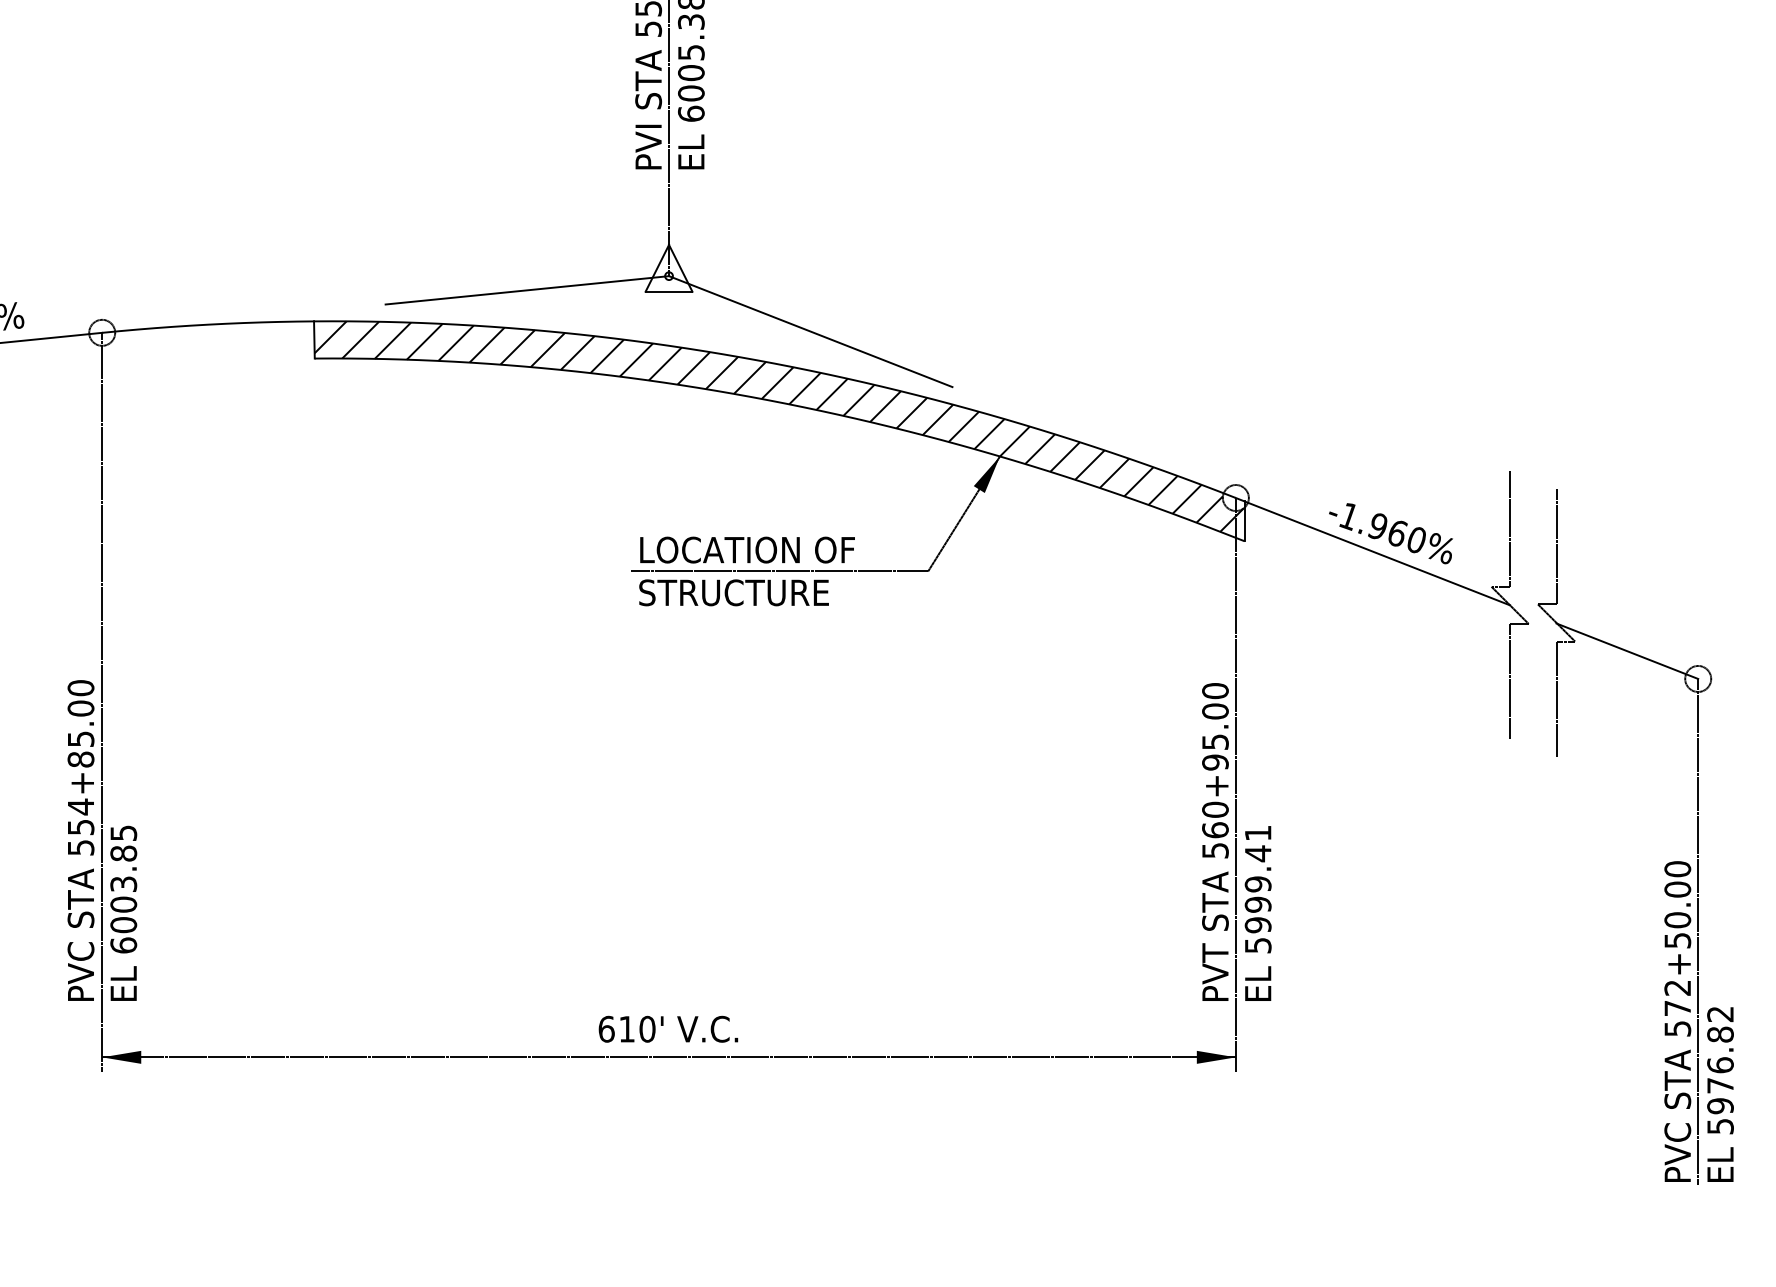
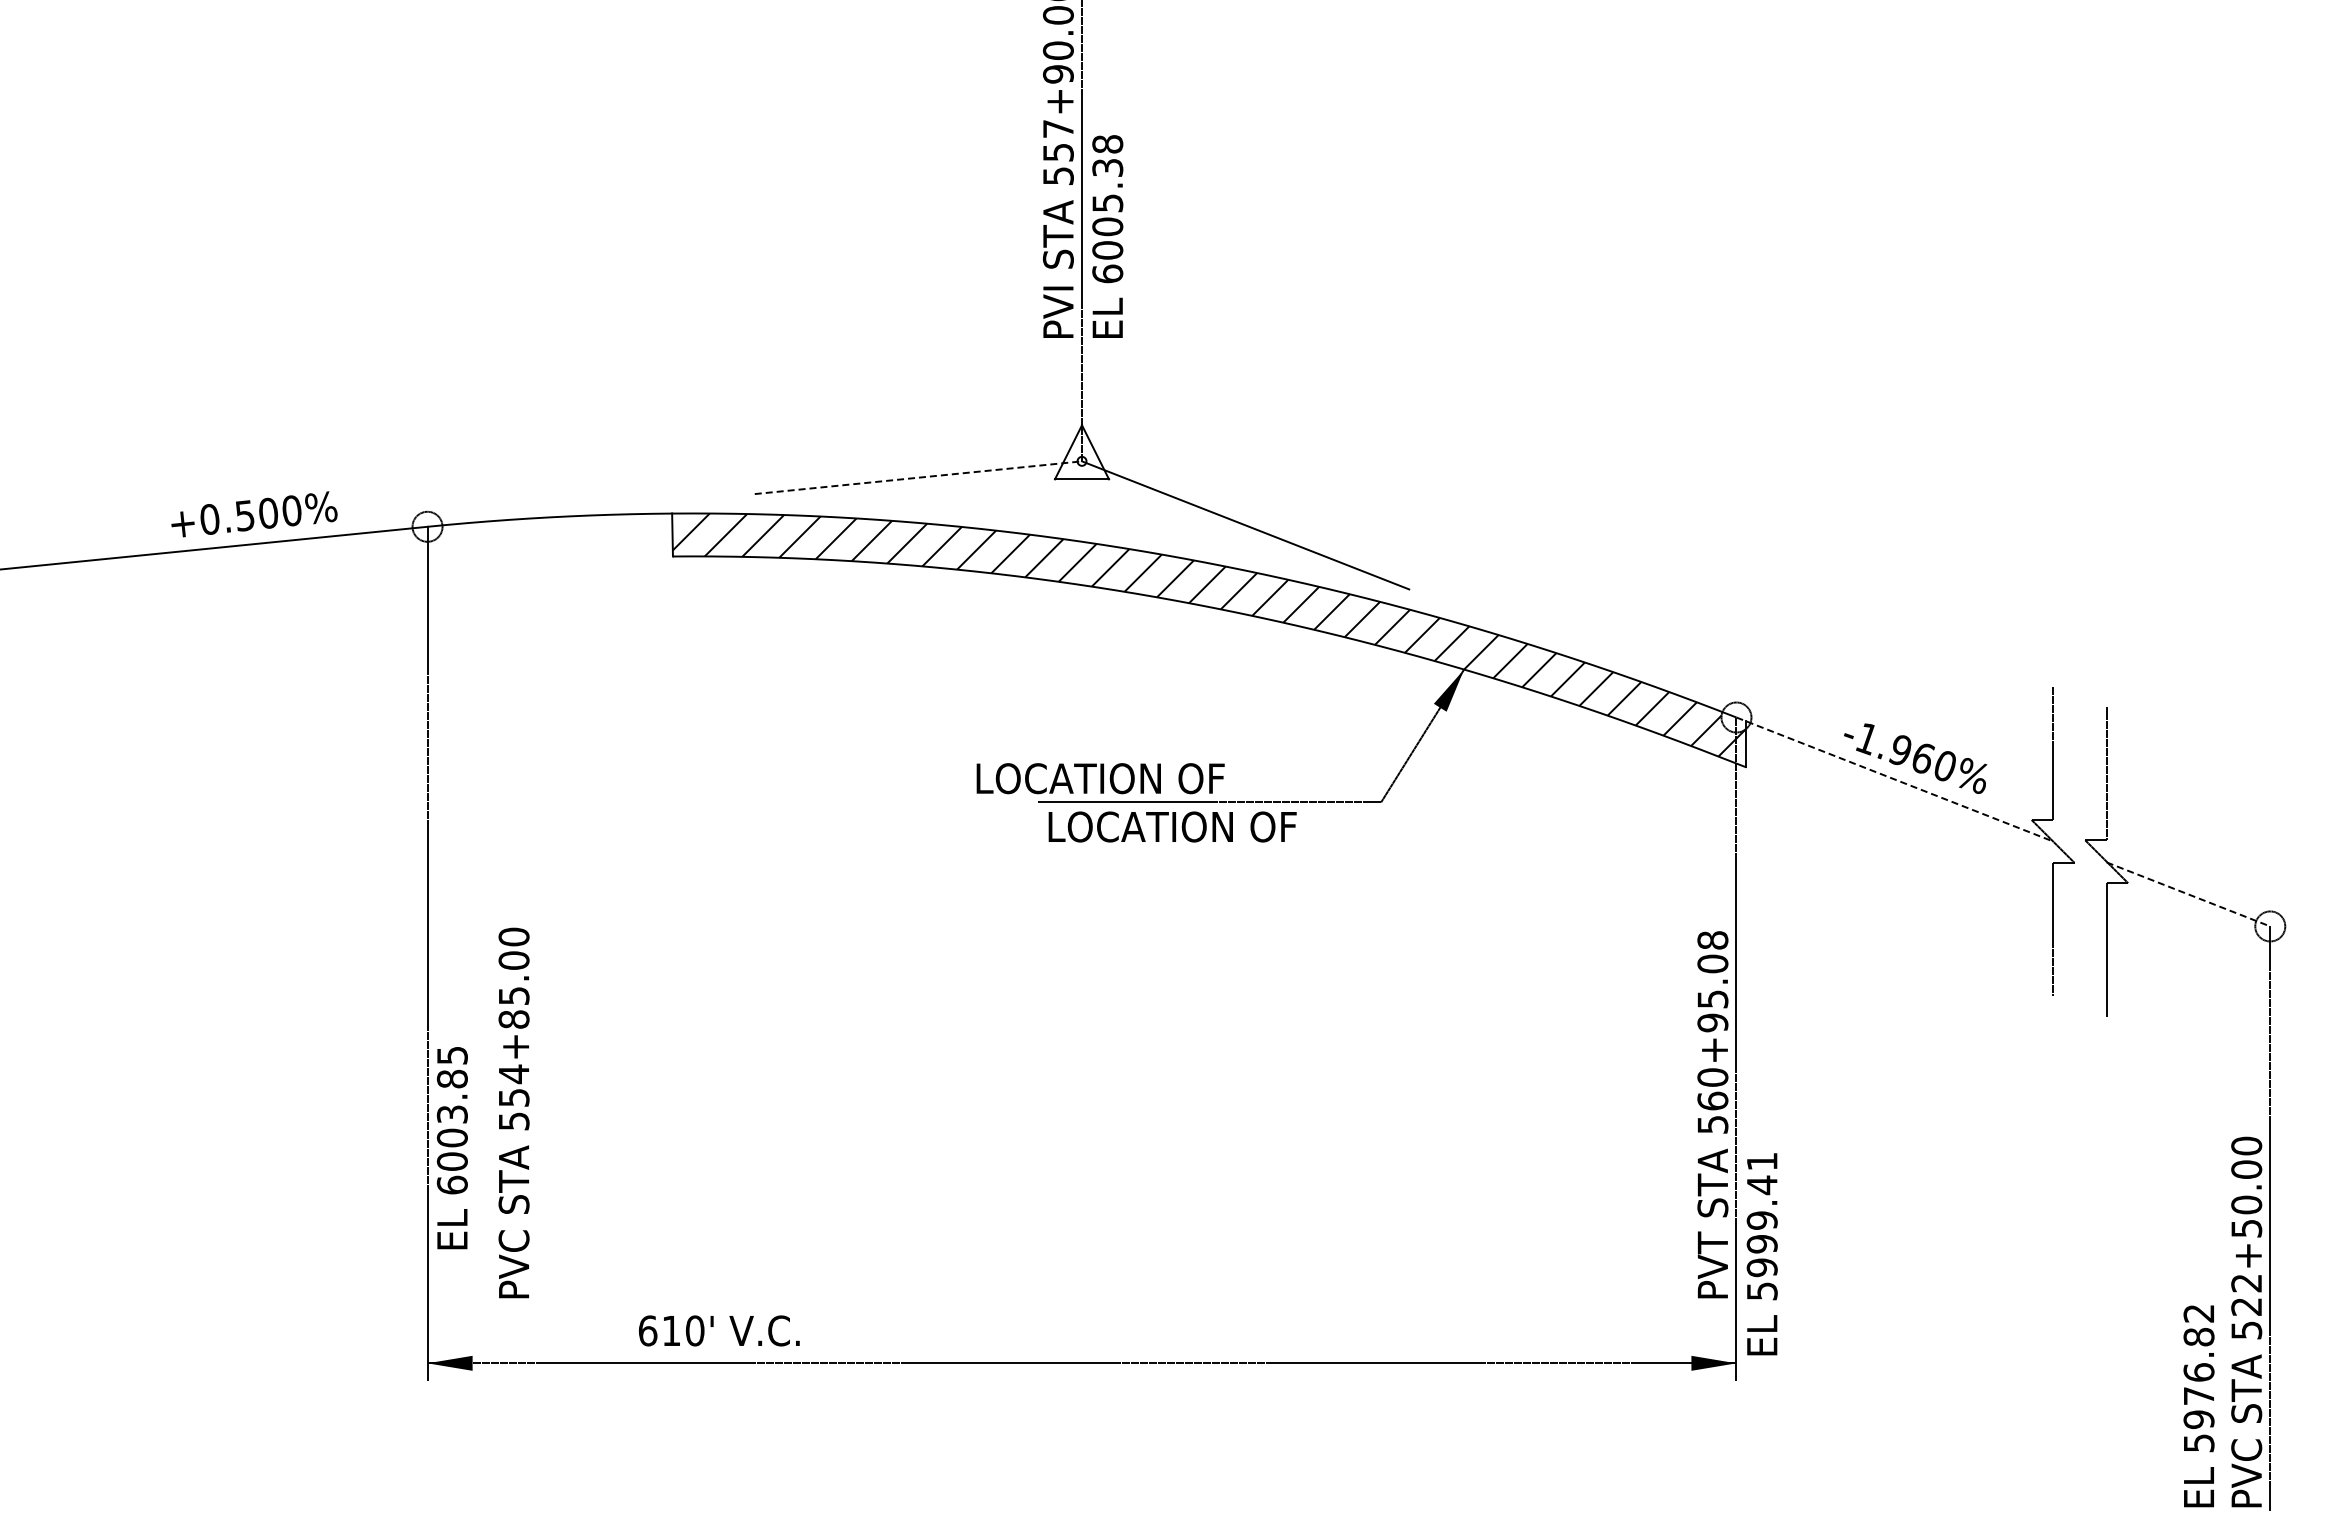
line: (527, 290) -> (918, 477), solid -> dashed
text: (747, 549) -> (1100, 778), moved
line: (1372, 551) -> (1894, 779), solid -> dashed
text: (746, 592) -> (1171, 826), STRUCTURE -> LOCATION OF
line: (1627, 651) -> (2188, 894), solid -> dashed
text: (1215, 691) -> (1712, 940), 560+95.00 -> 560+95.08
text: (80, 840) -> (513, 1112), moved
text: (122, 913) -> (451, 1148), moved
text: (1257, 913) -> (1761, 1254), moved
text: (1677, 1008) -> (2246, 1306), 572+50.00 -> 522+50.00
text: (668, 1028) -> (719, 1330), moved
text: (1720, 1094) -> (2198, 1406), moved

